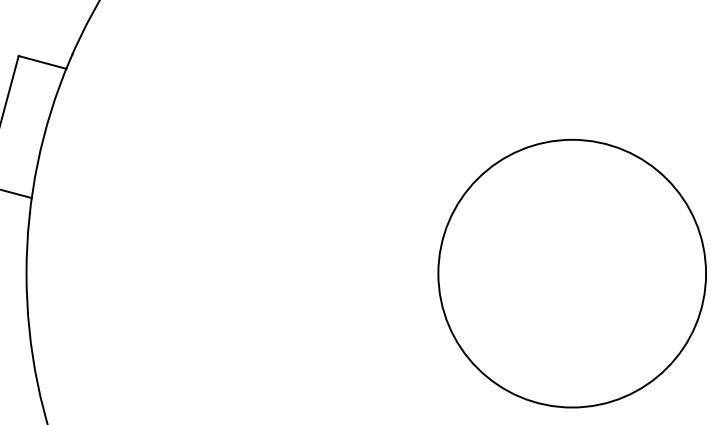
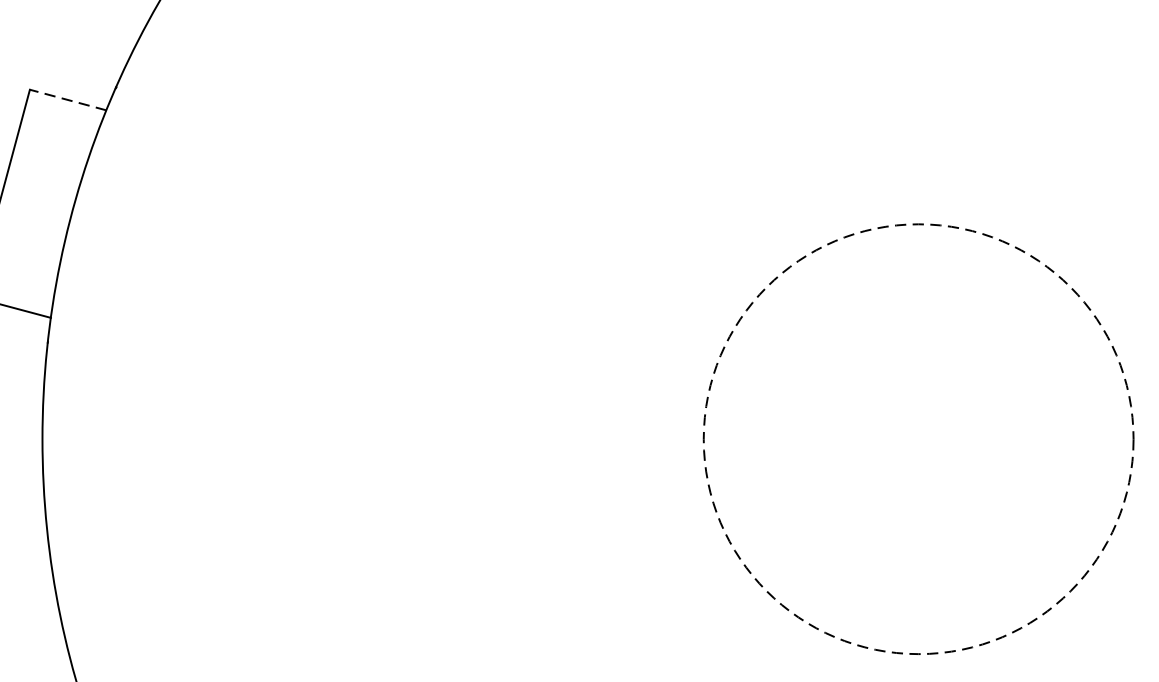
line: (42, 62) -> (68, 100), solid -> dashed
circle: (572, 273) -> (919, 438), solid -> dashed

